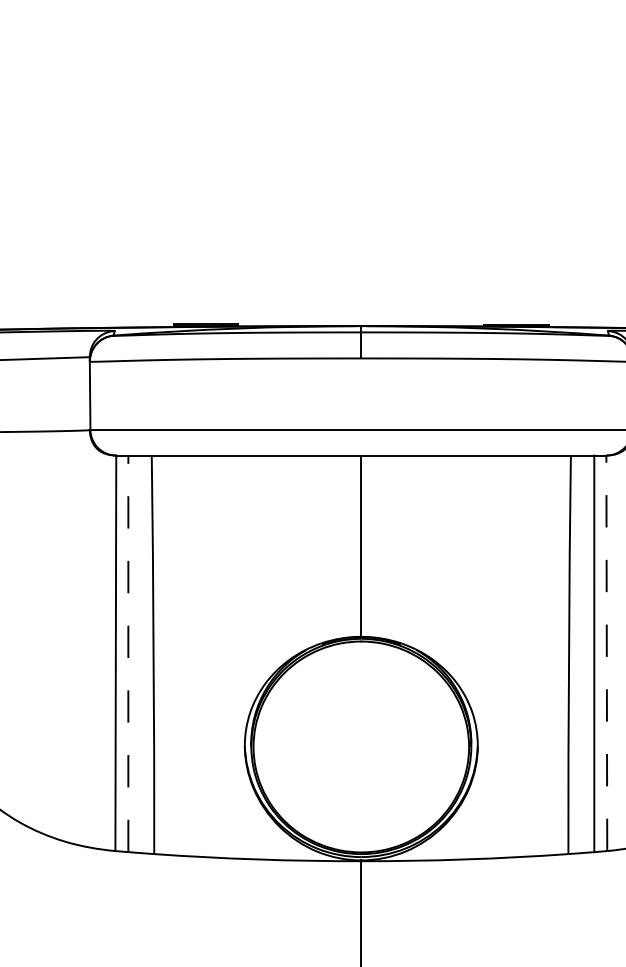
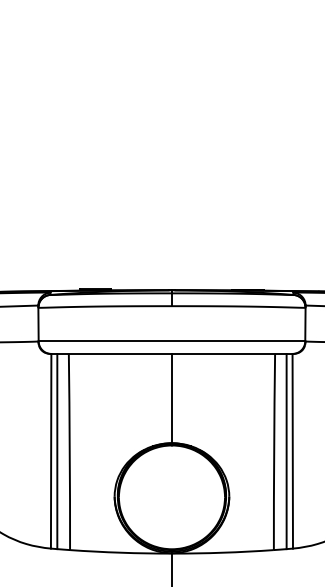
line: (606, 651) -> (292, 450), dashed -> solid
line: (128, 653) -> (57, 451), dashed -> solid

